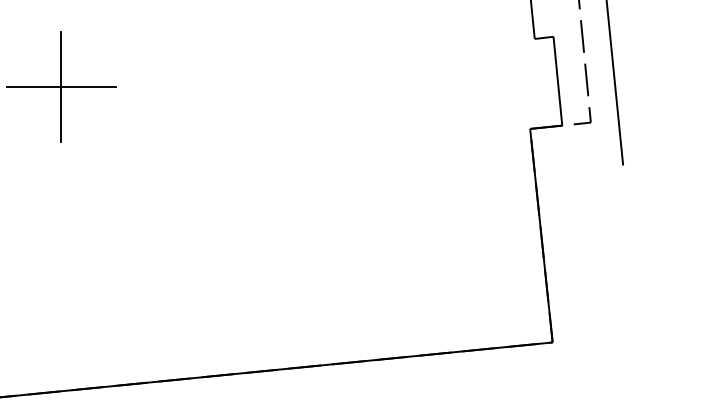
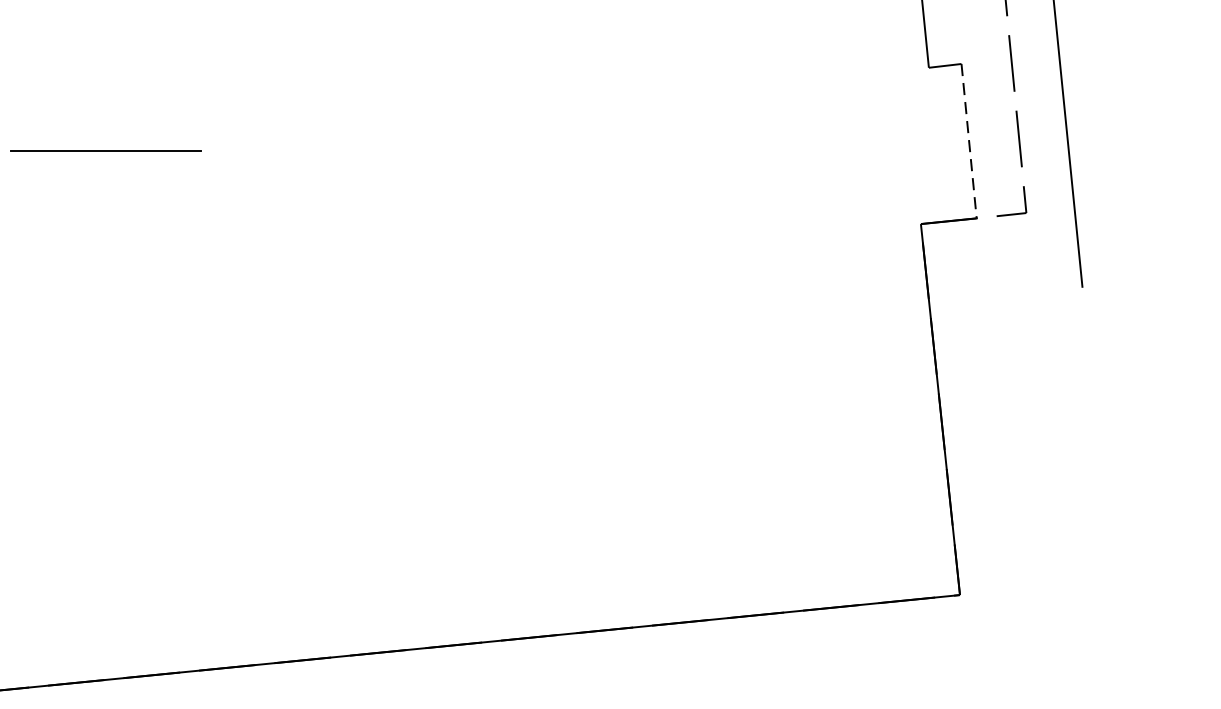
line: (557, 81) -> (968, 141), solid -> dashed
line: (61, 86) -> (106, 150), removed

